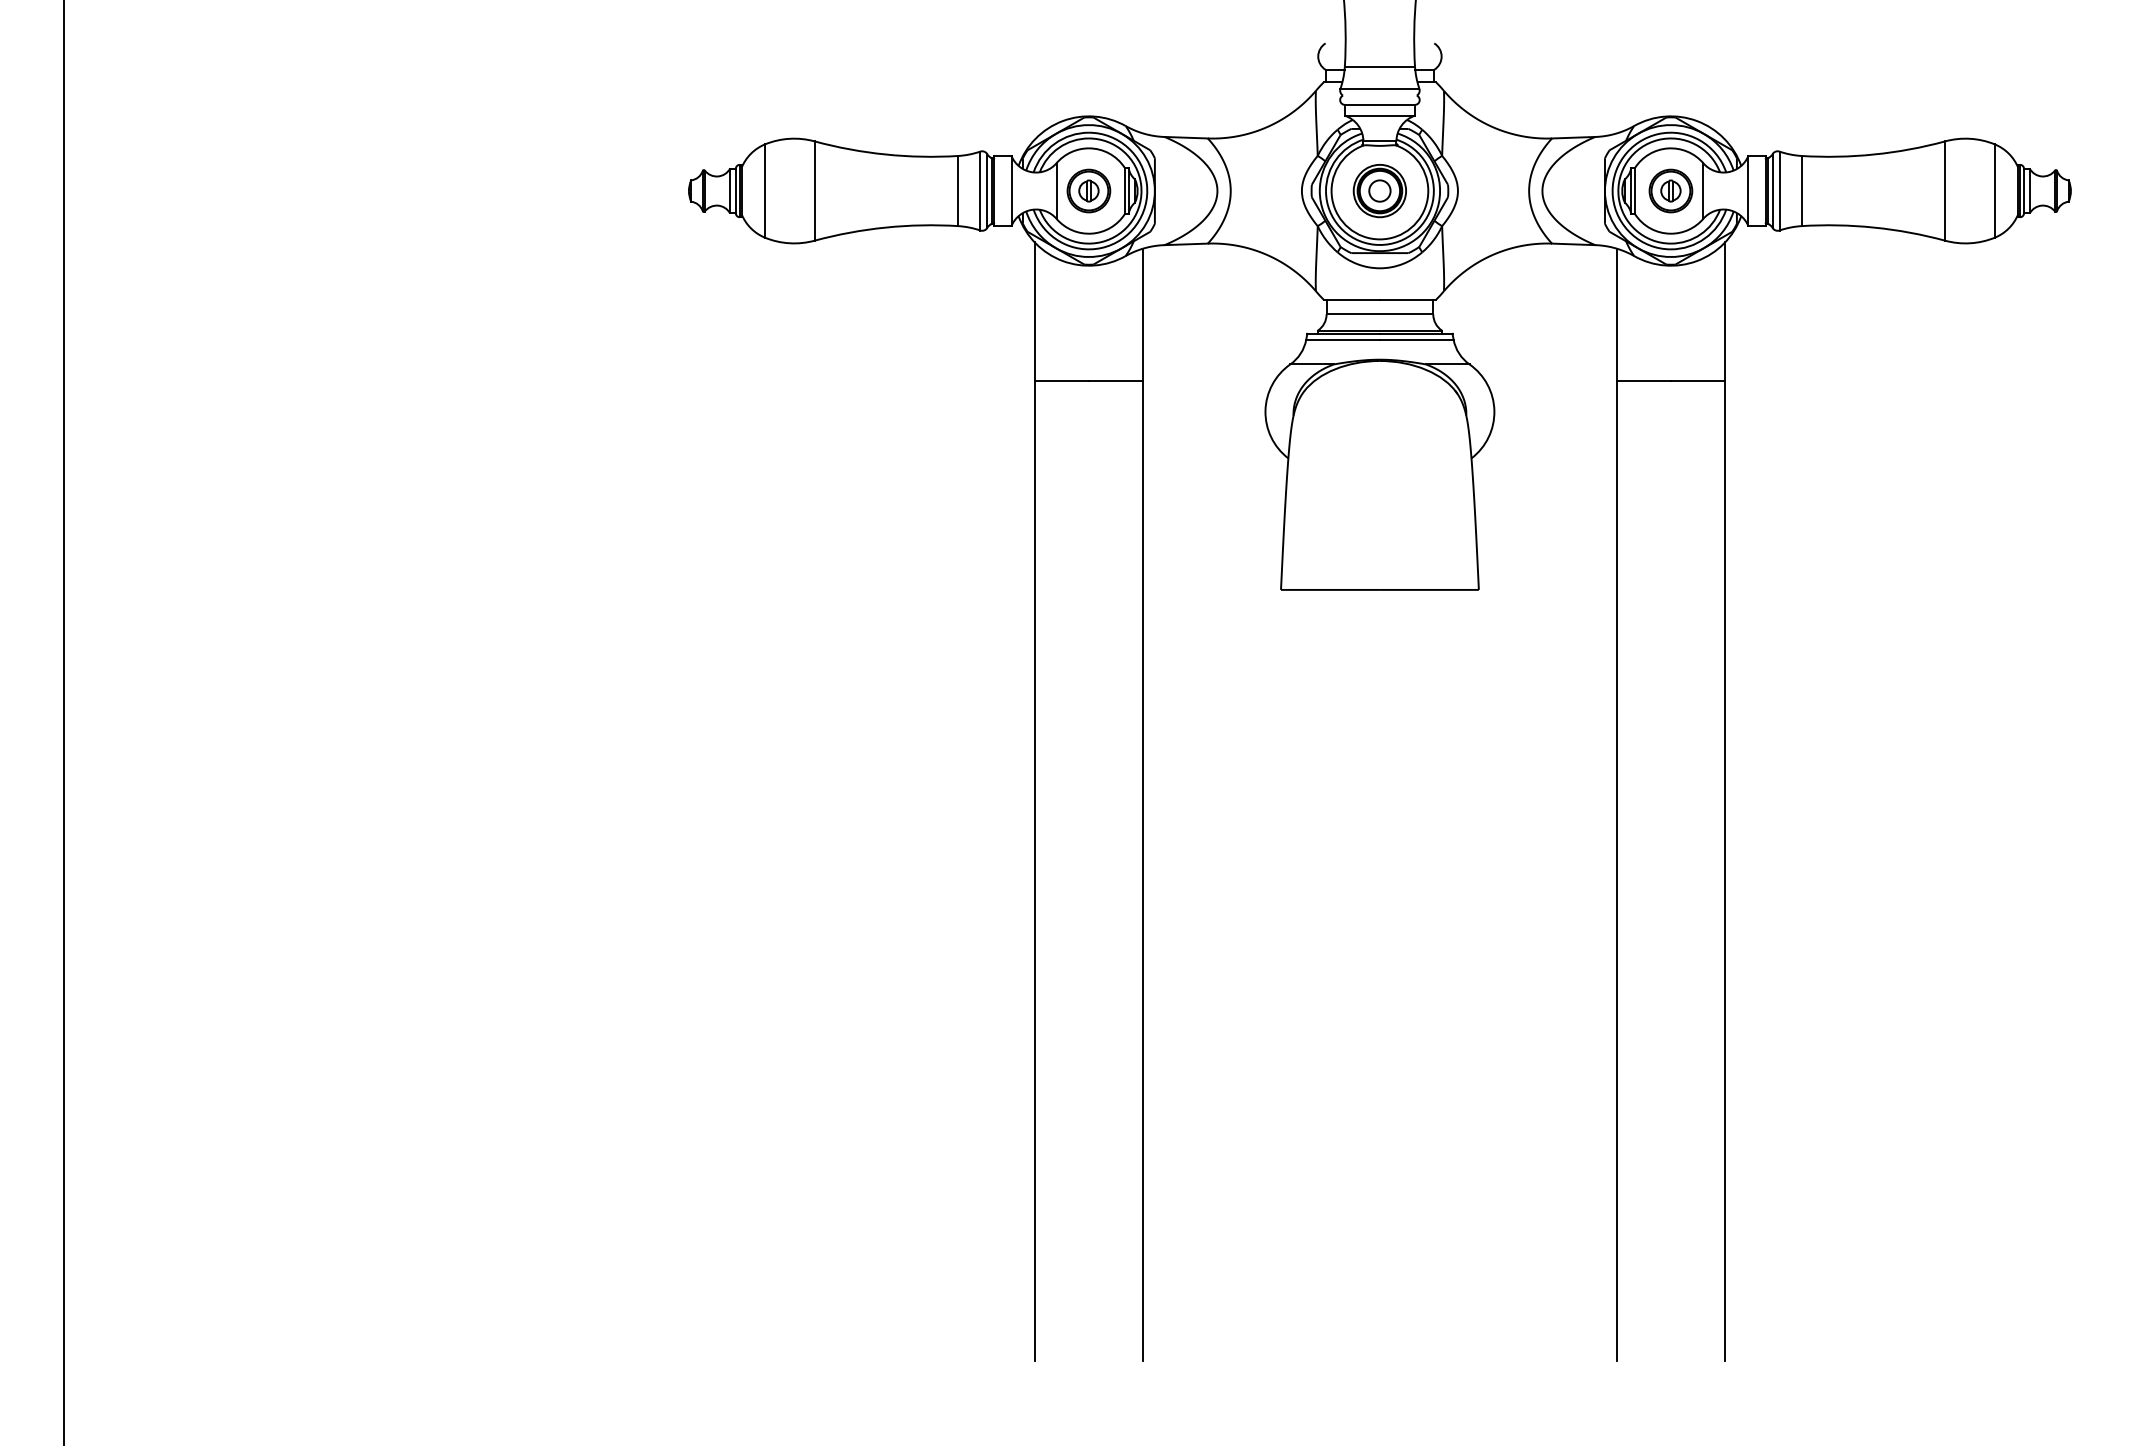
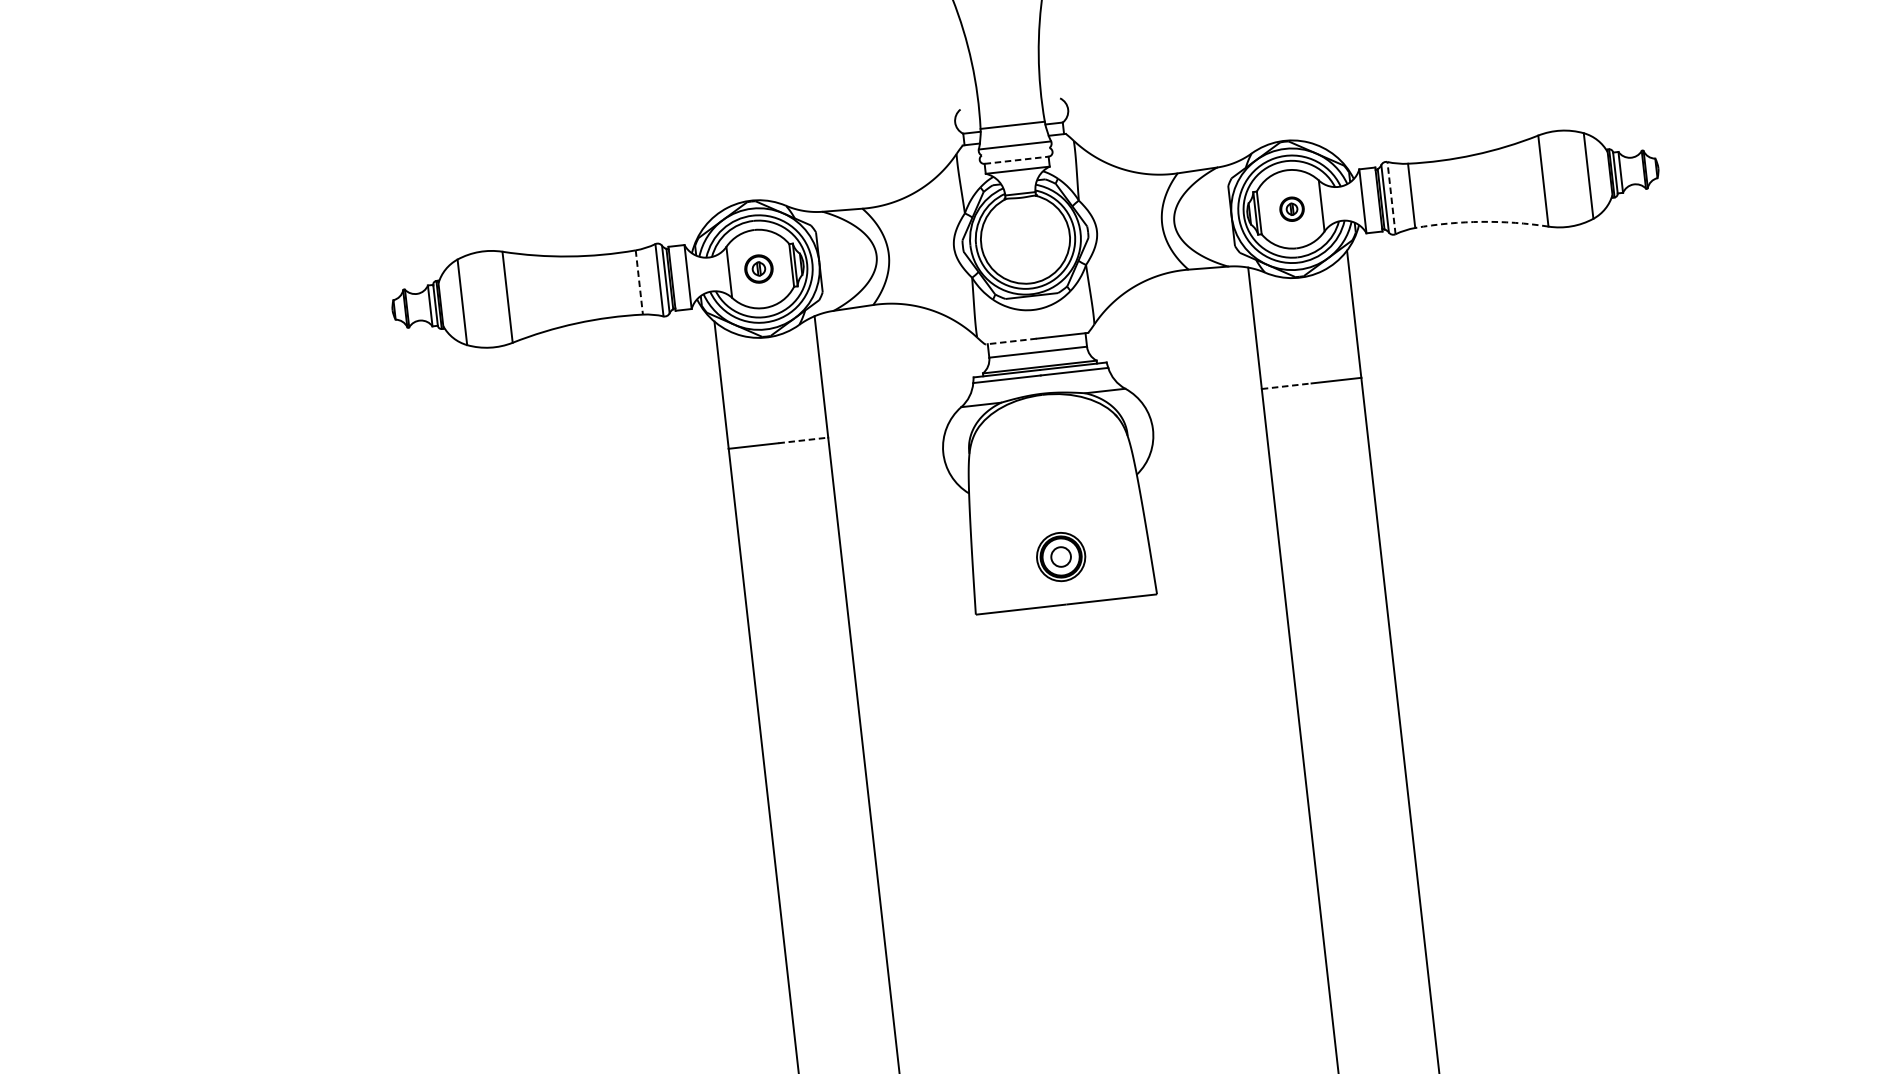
line: (1379, 104) -> (1016, 159), solid -> dashed
part: (1088, 190) -> (758, 268), size x0.7
part: (1670, 190) -> (1291, 208), size x0.6
line: (1779, 190) -> (1391, 197), solid -> dashed
line: (958, 191) -> (639, 282), solid -> dashed
part: (1379, 191) -> (1060, 557), moved
arc: (1874, 227) -> (1482, 221), solid -> dashed
line: (1351, 299) -> (1010, 341), solid -> dashed
line: (1116, 381) -> (803, 440), solid -> dashed
line: (1644, 381) -> (1287, 386), solid -> dashed

